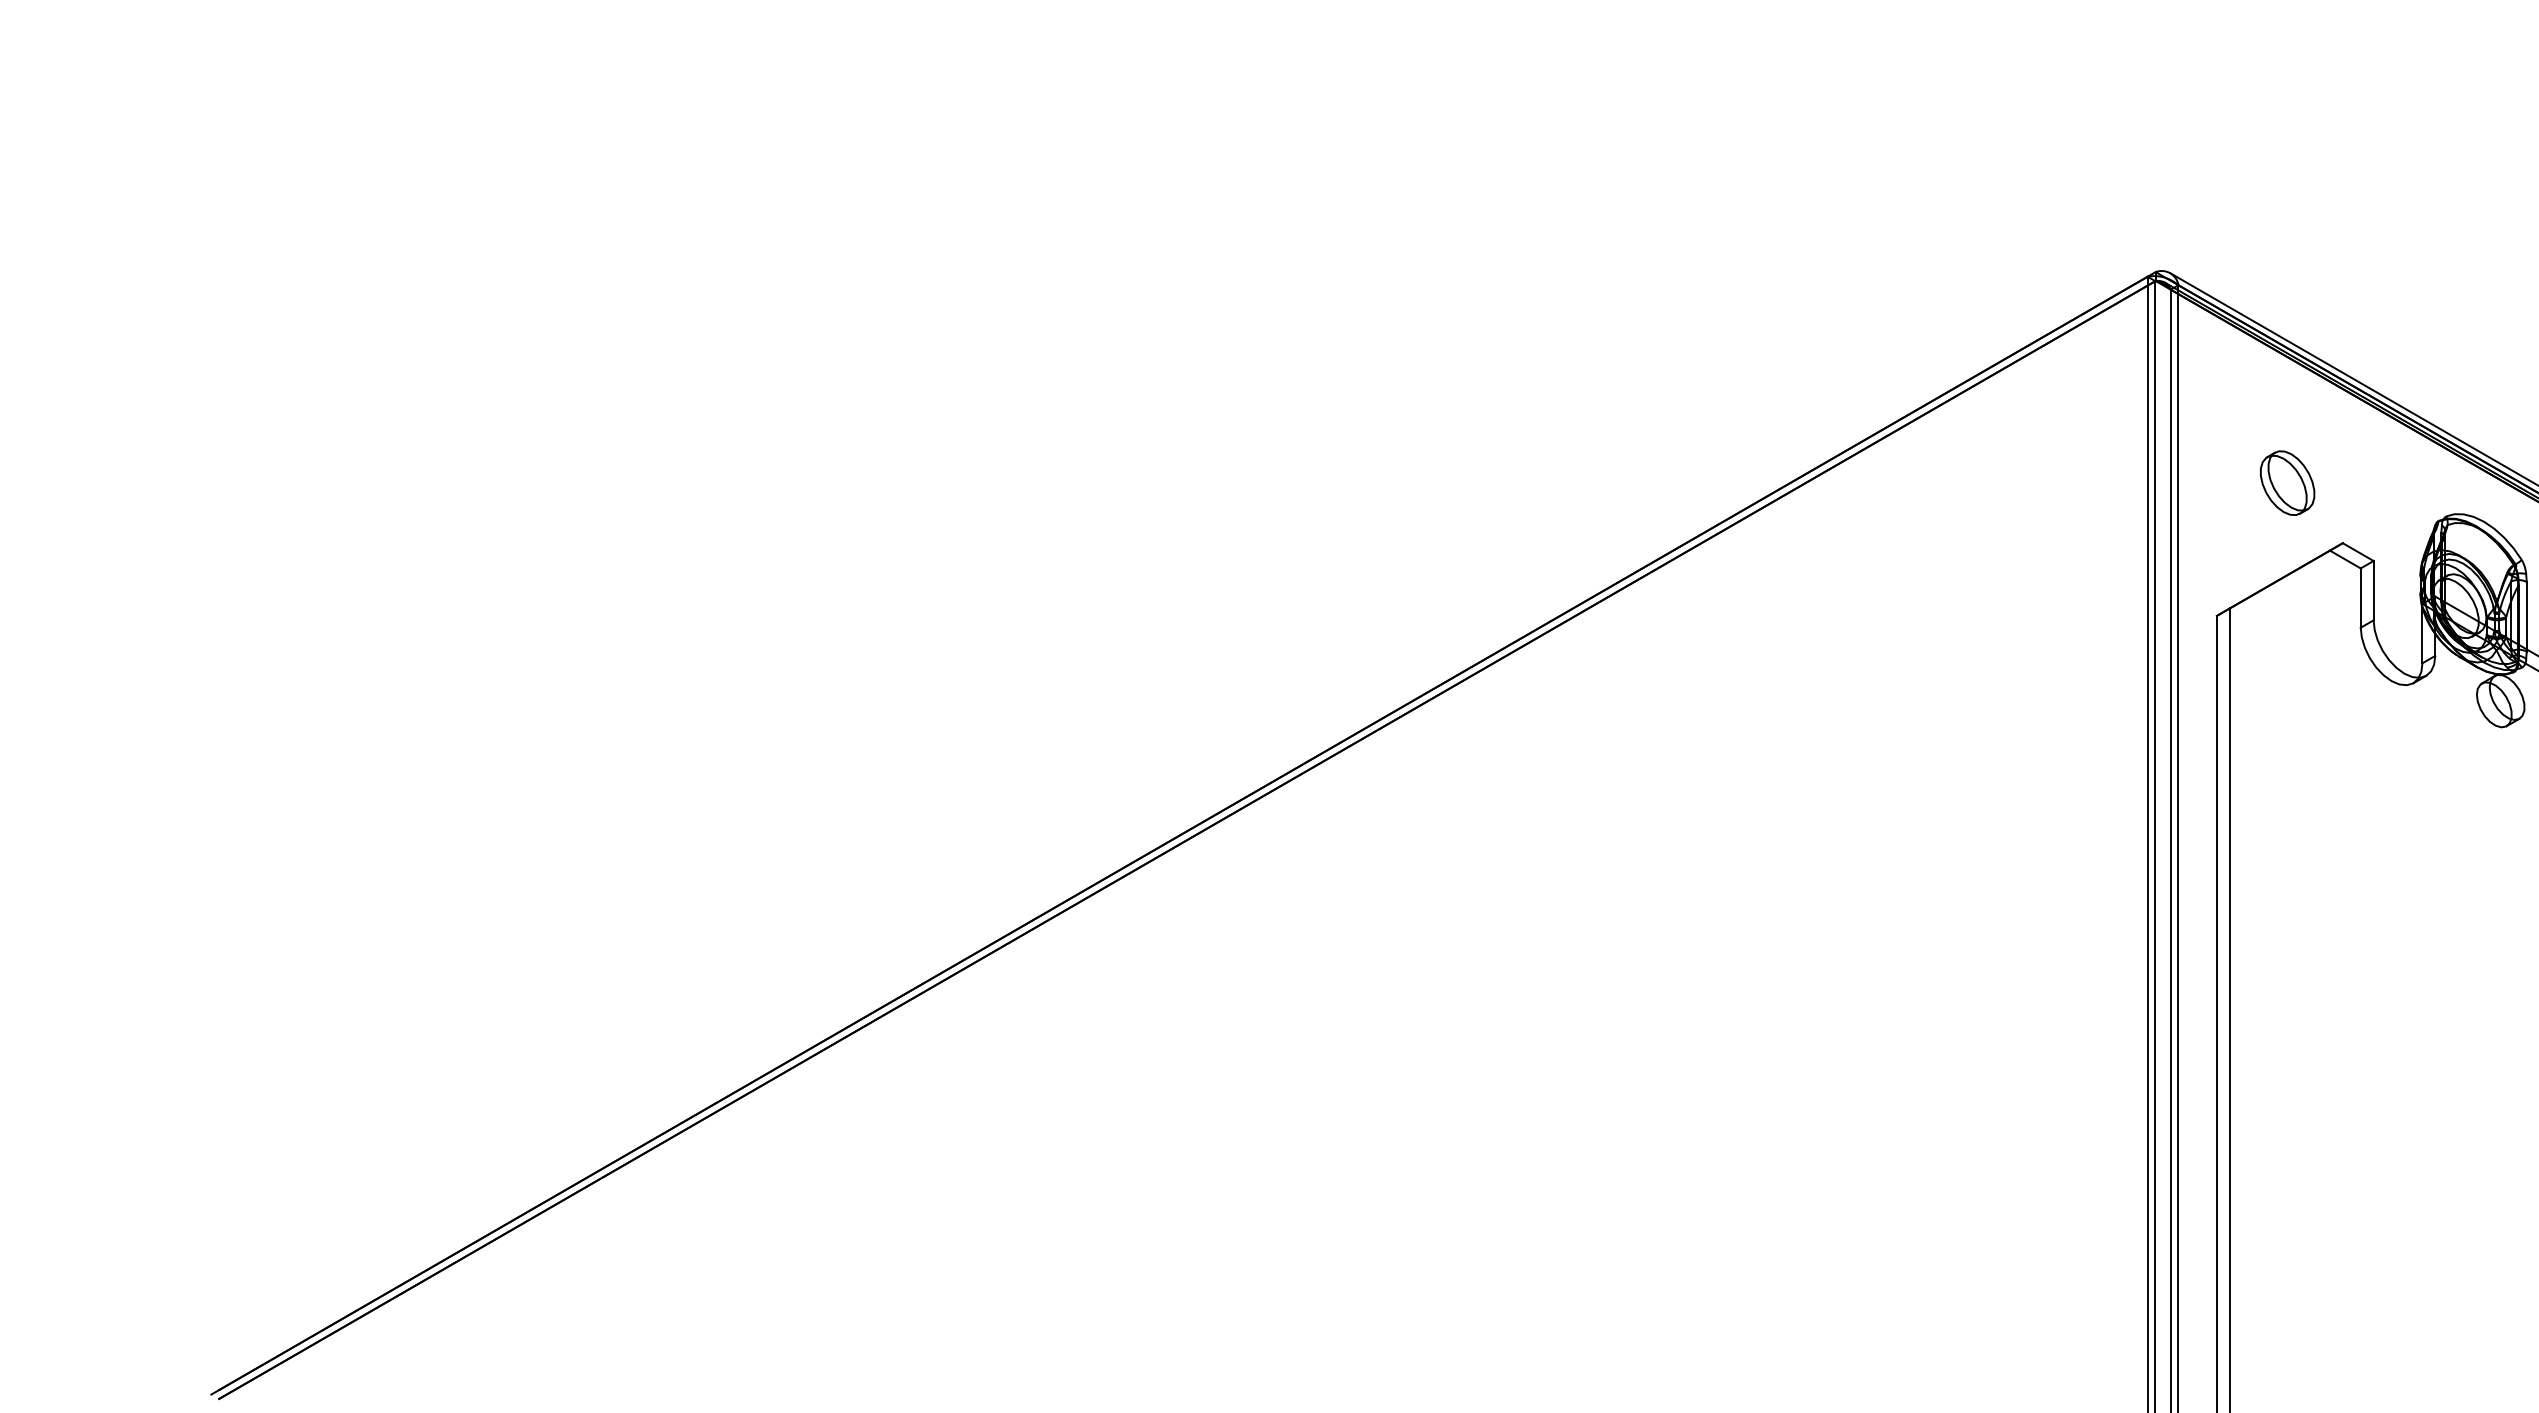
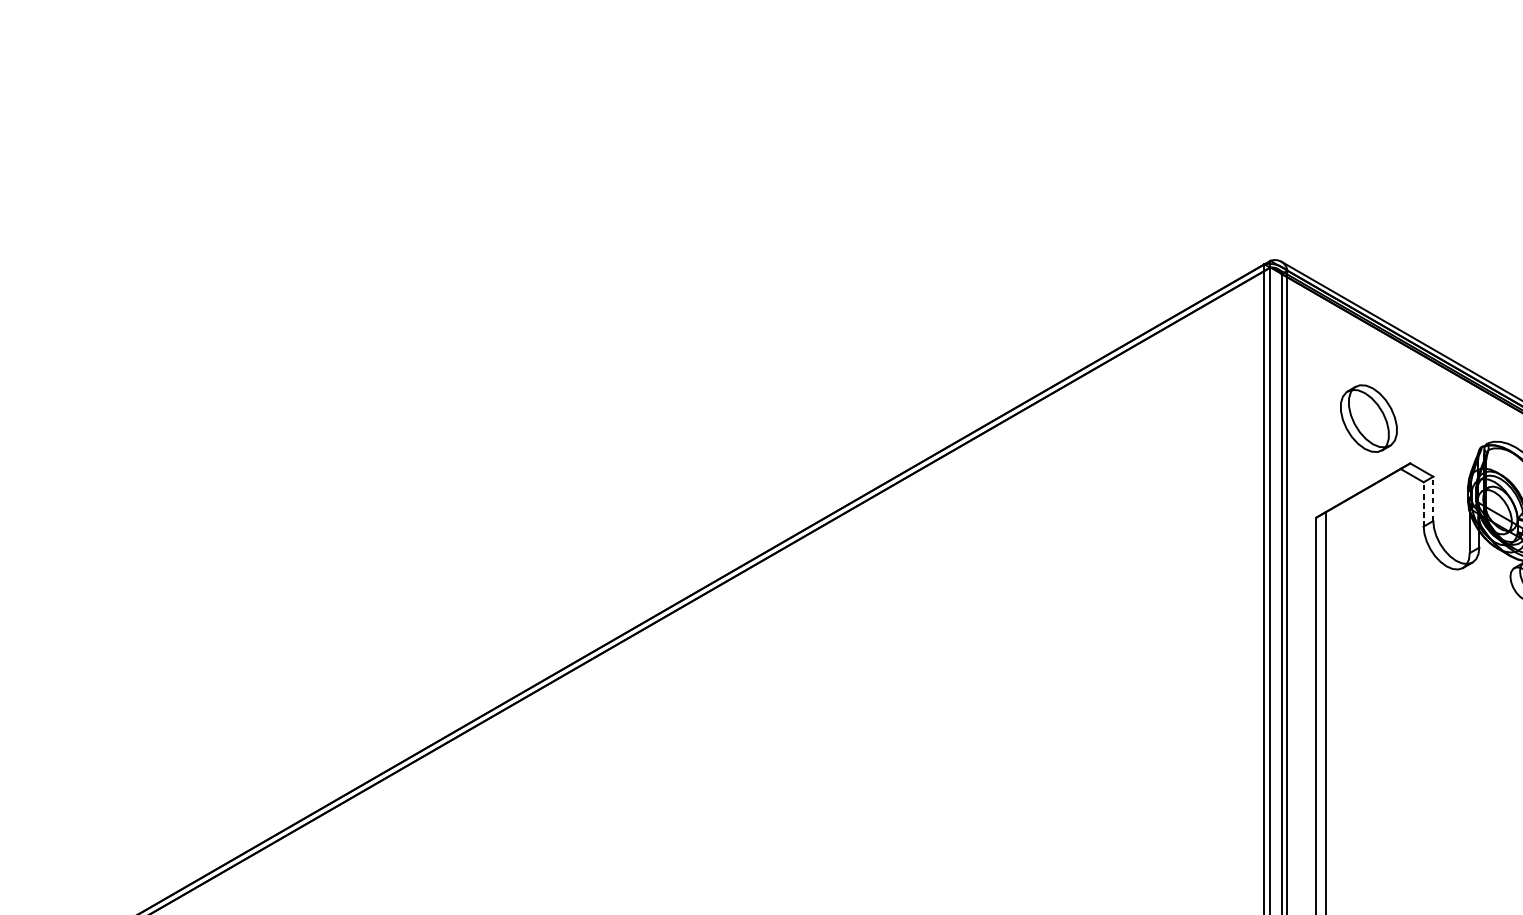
part: (2287, 482) -> (1368, 418), size x1.4
line: (2373, 590) -> (1433, 498), solid -> dashed
line: (2360, 598) -> (1423, 504), solid -> dashed

